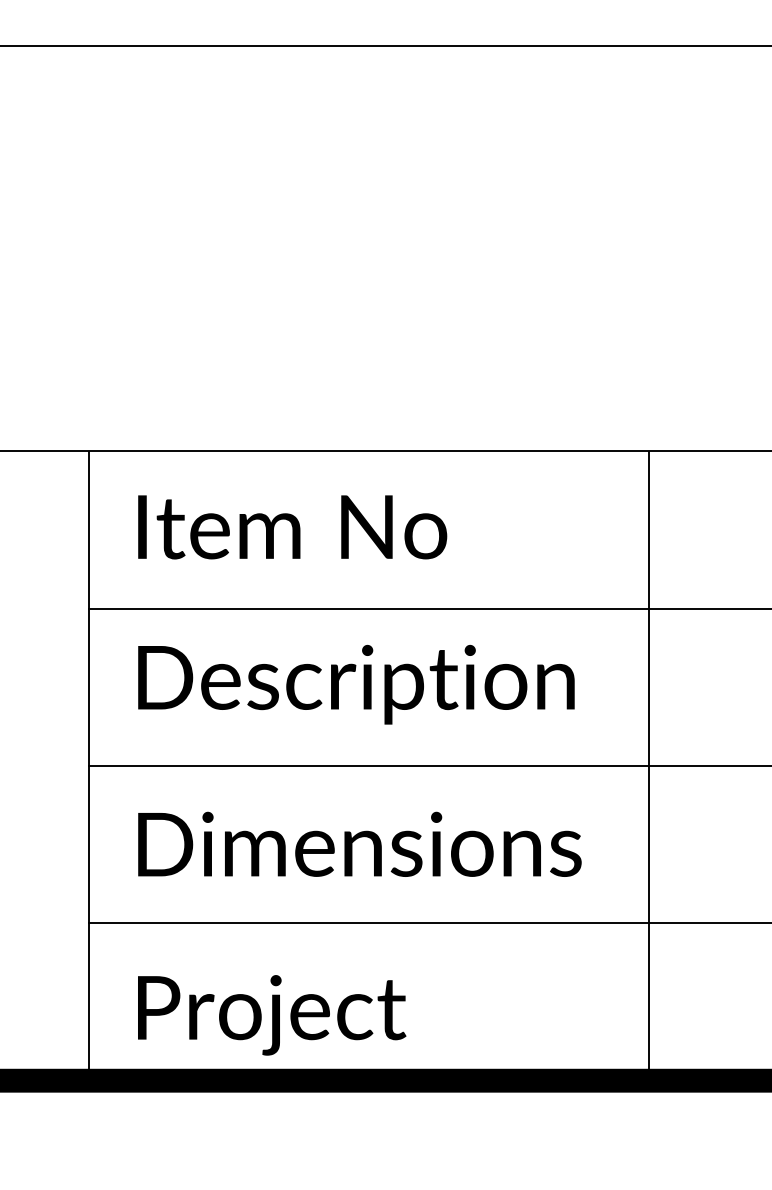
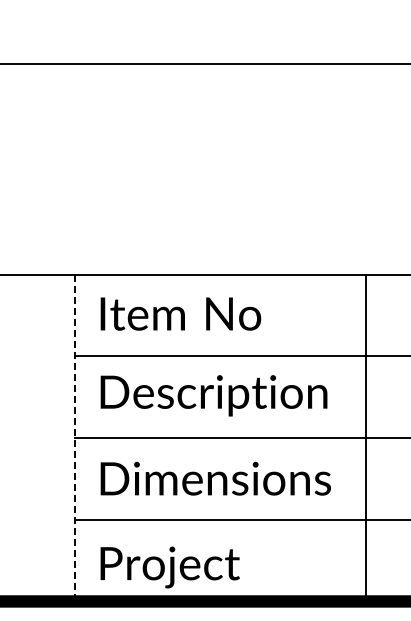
line: (89, 764) -> (75, 437), solid -> dashed

